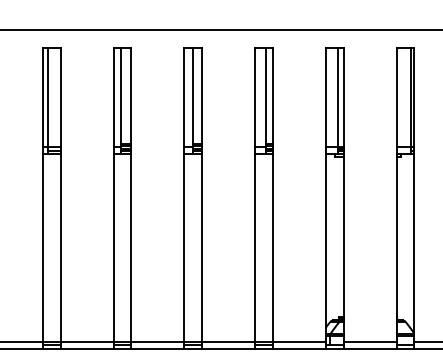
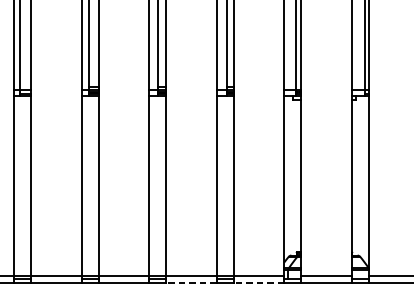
line: (228, 348) -> (191, 282), solid -> dashed
line: (299, 348) -> (259, 282), solid -> dashed

